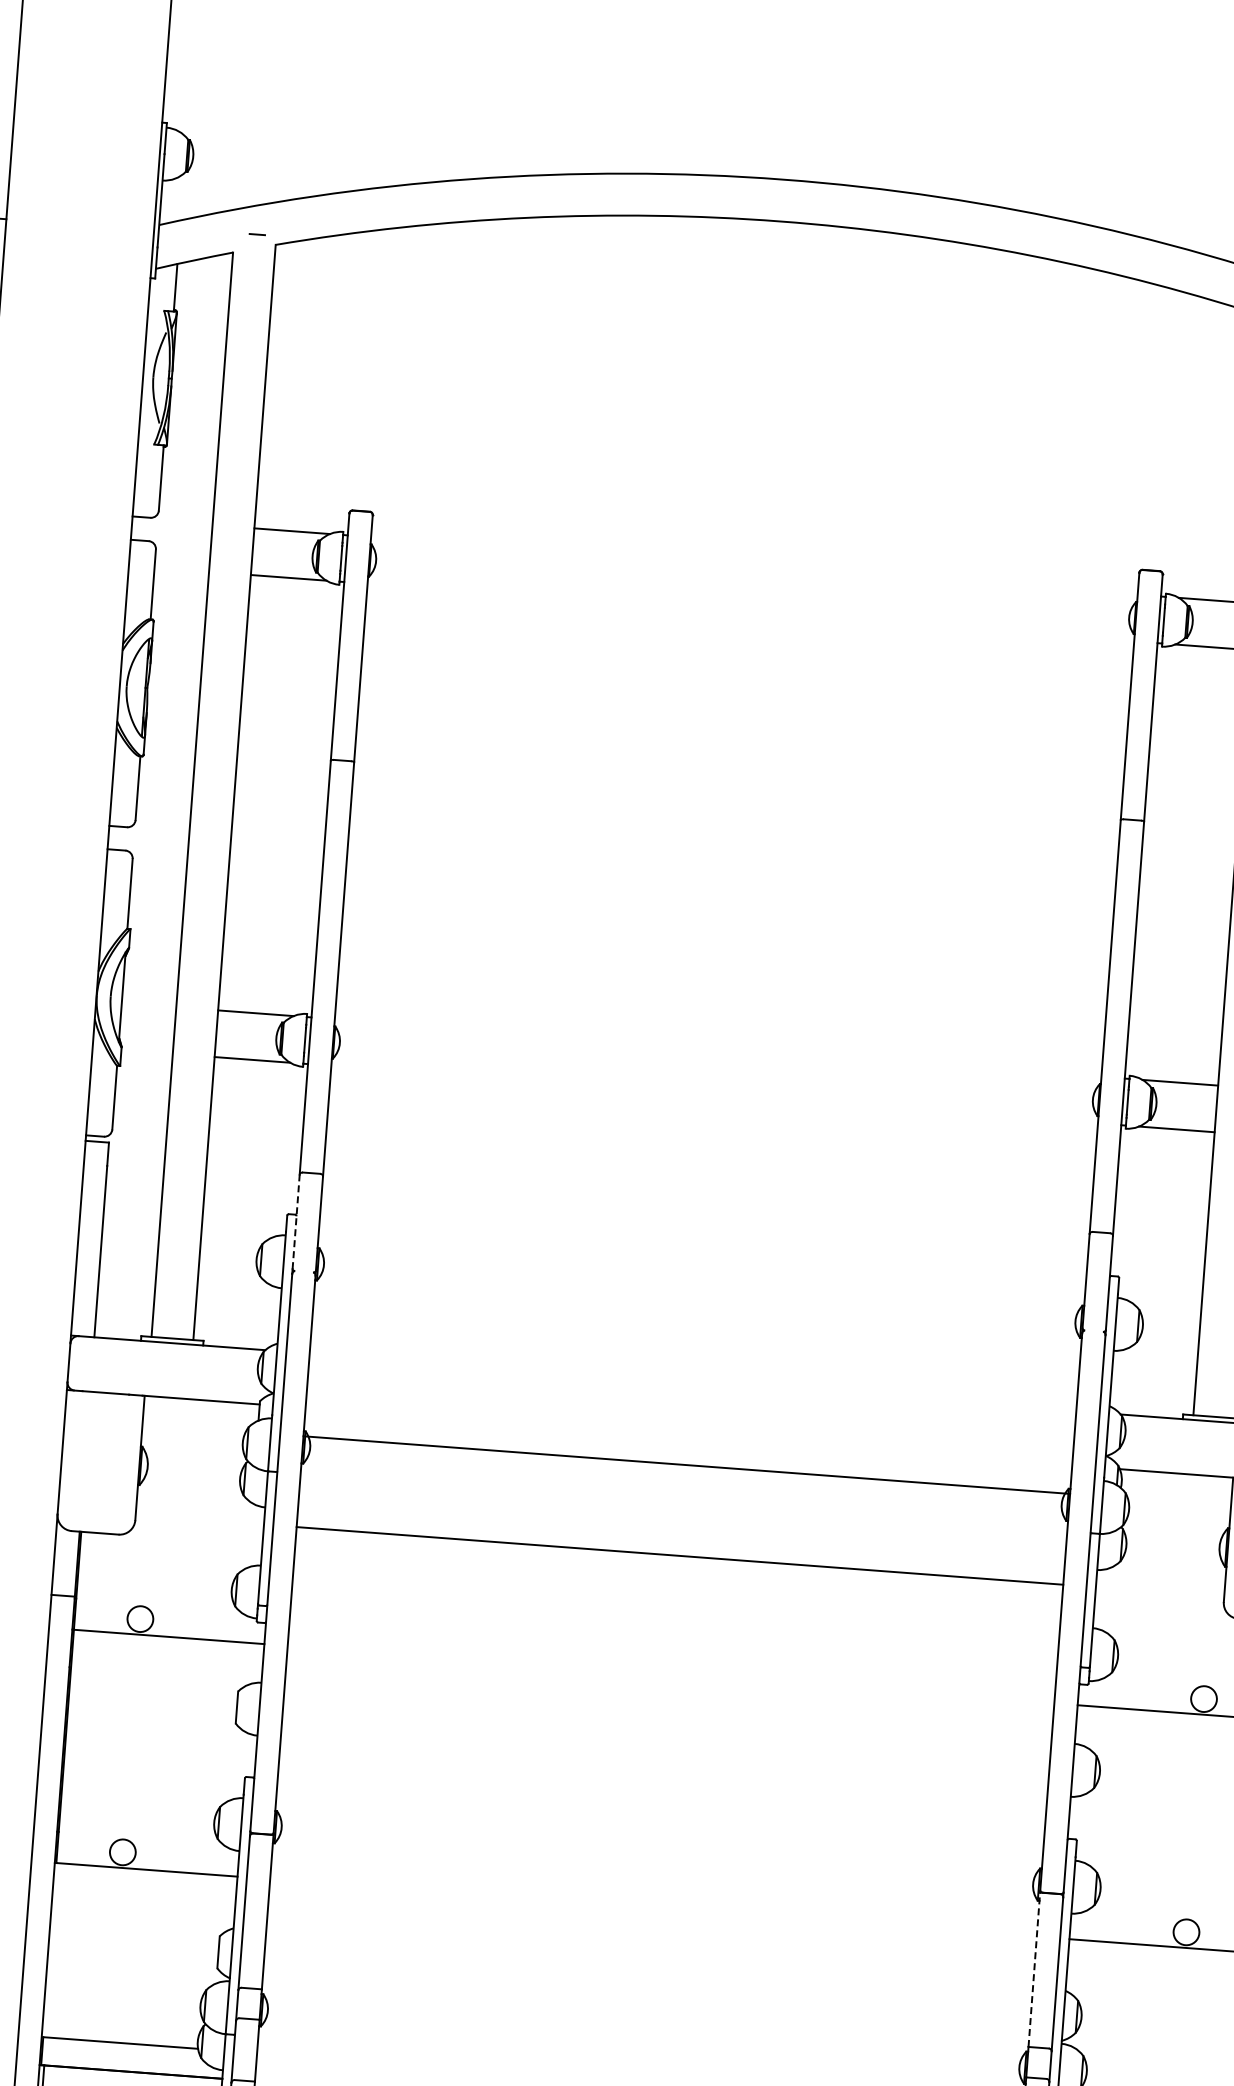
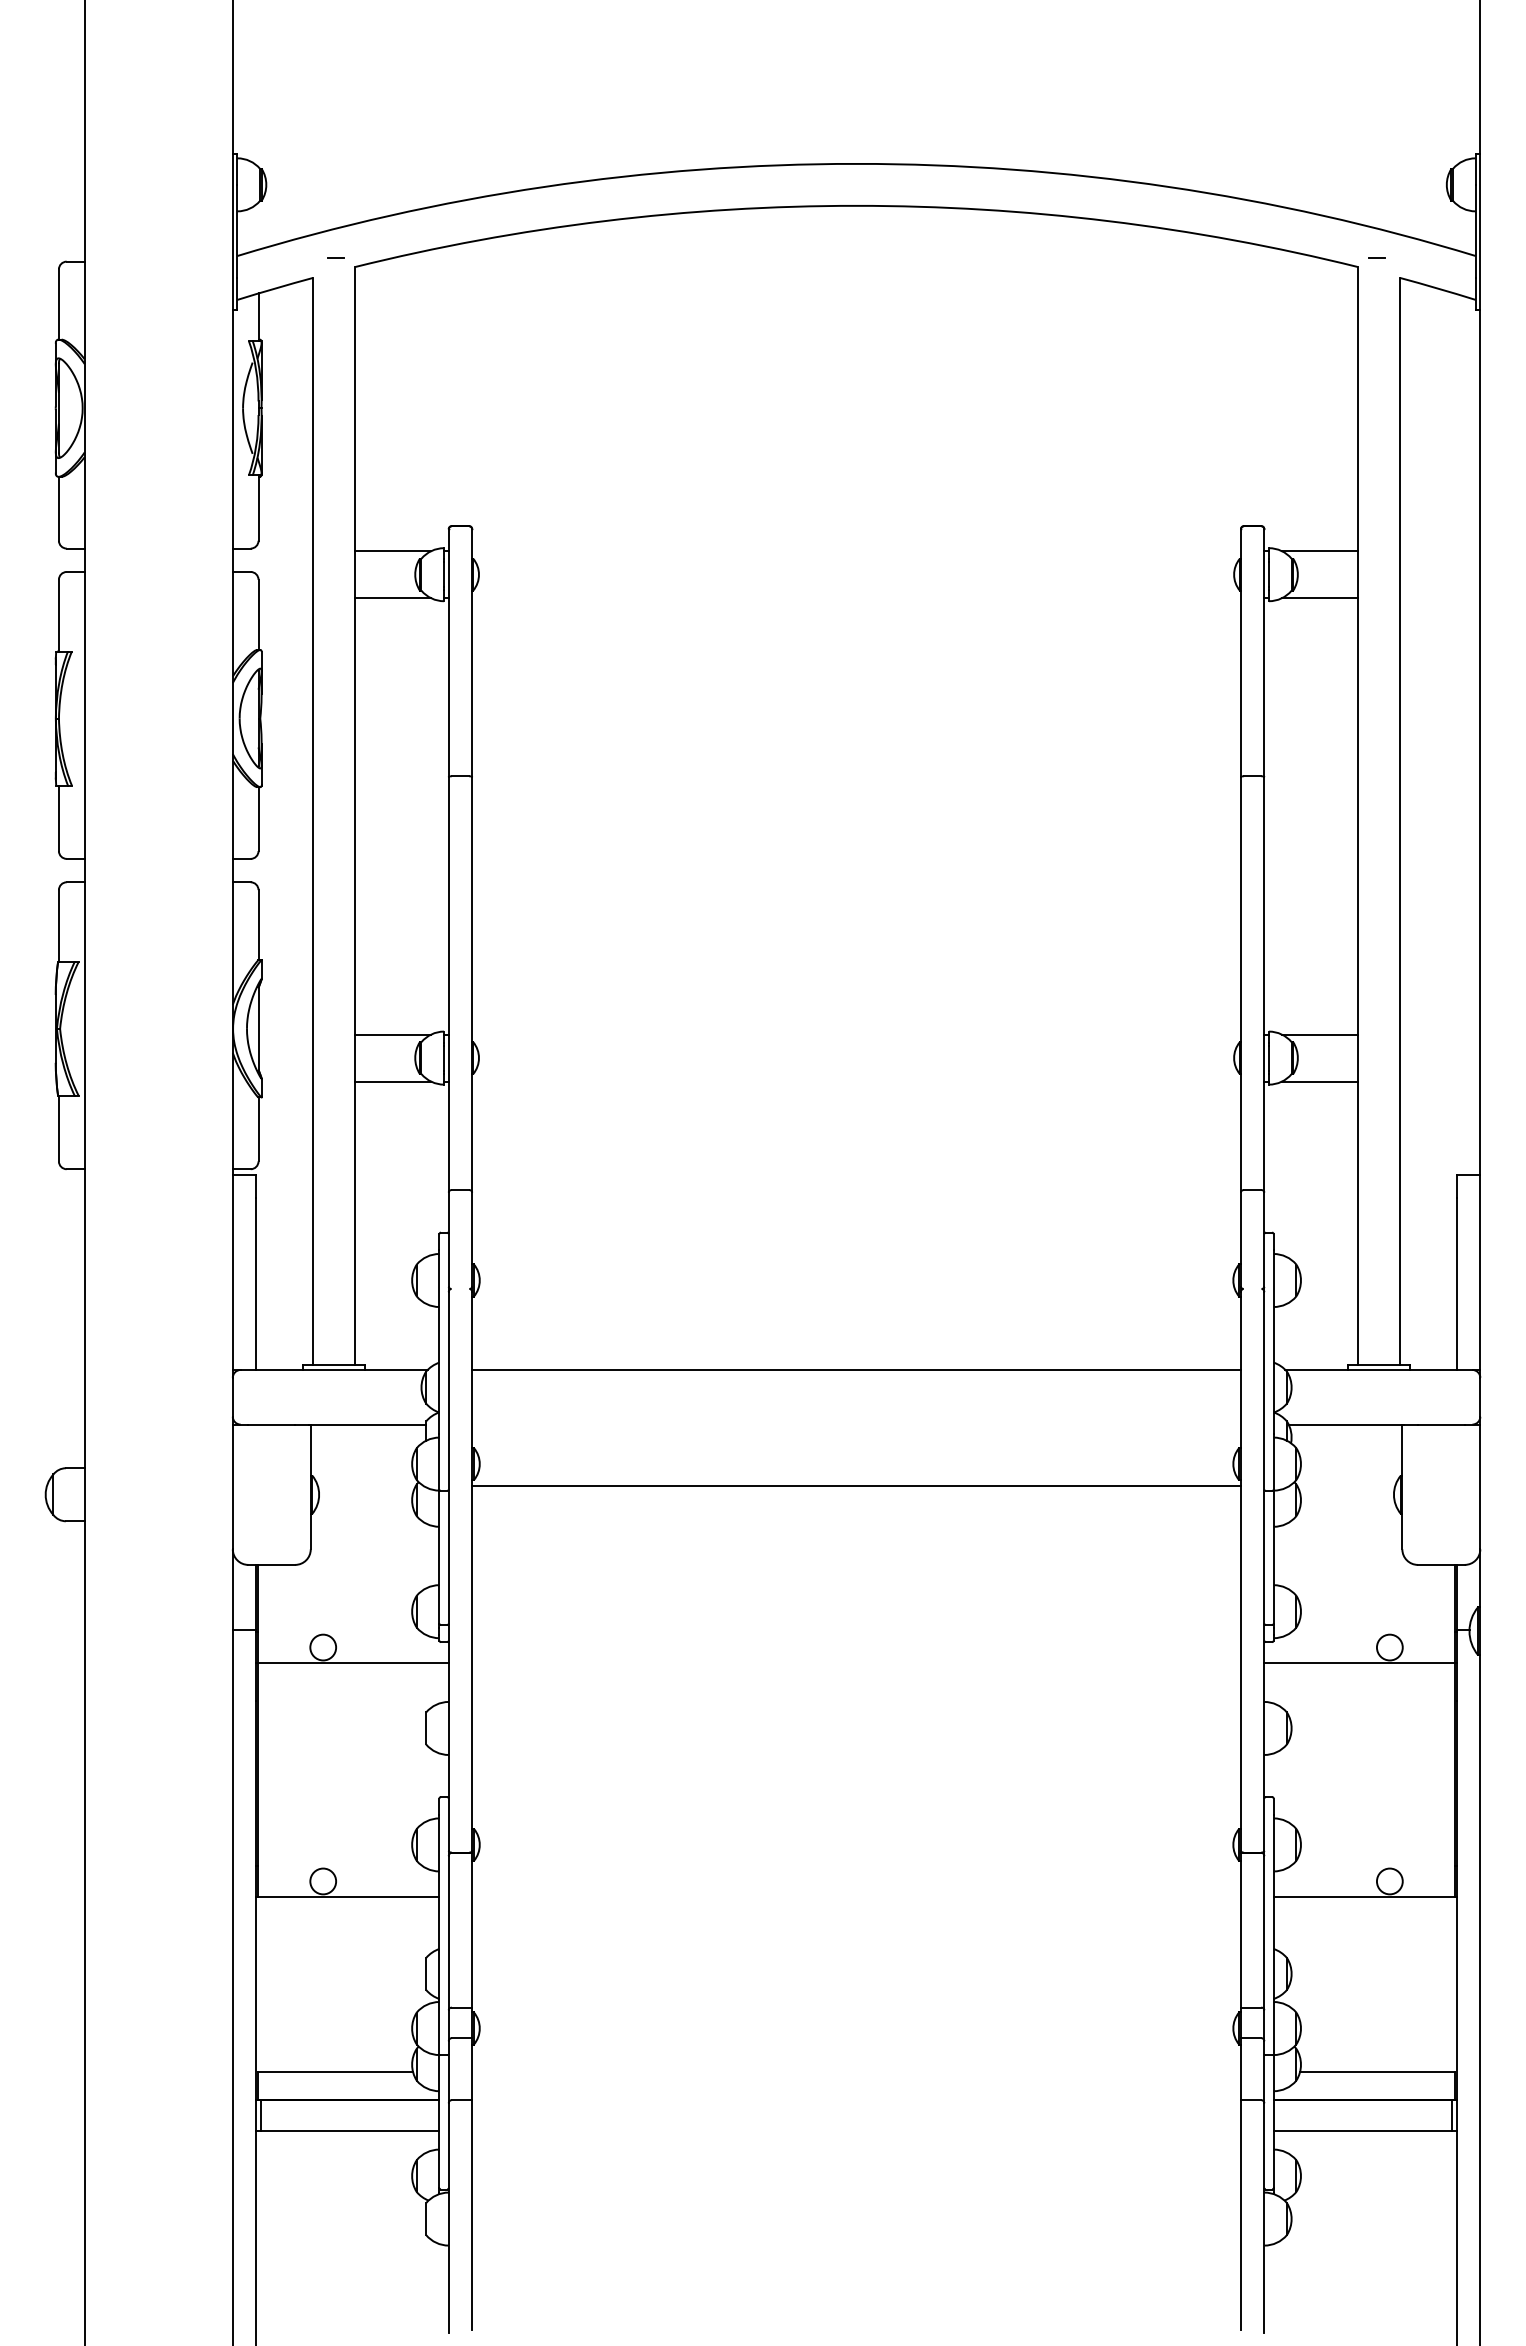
line: (295, 1221) -> (448, 1239), dashed -> solid
line: (686, 1465) -> (856, 1370), moved
line: (679, 1556) -> (856, 1486), moved
line: (1033, 1969) -> (1240, 1929), dashed -> solid

